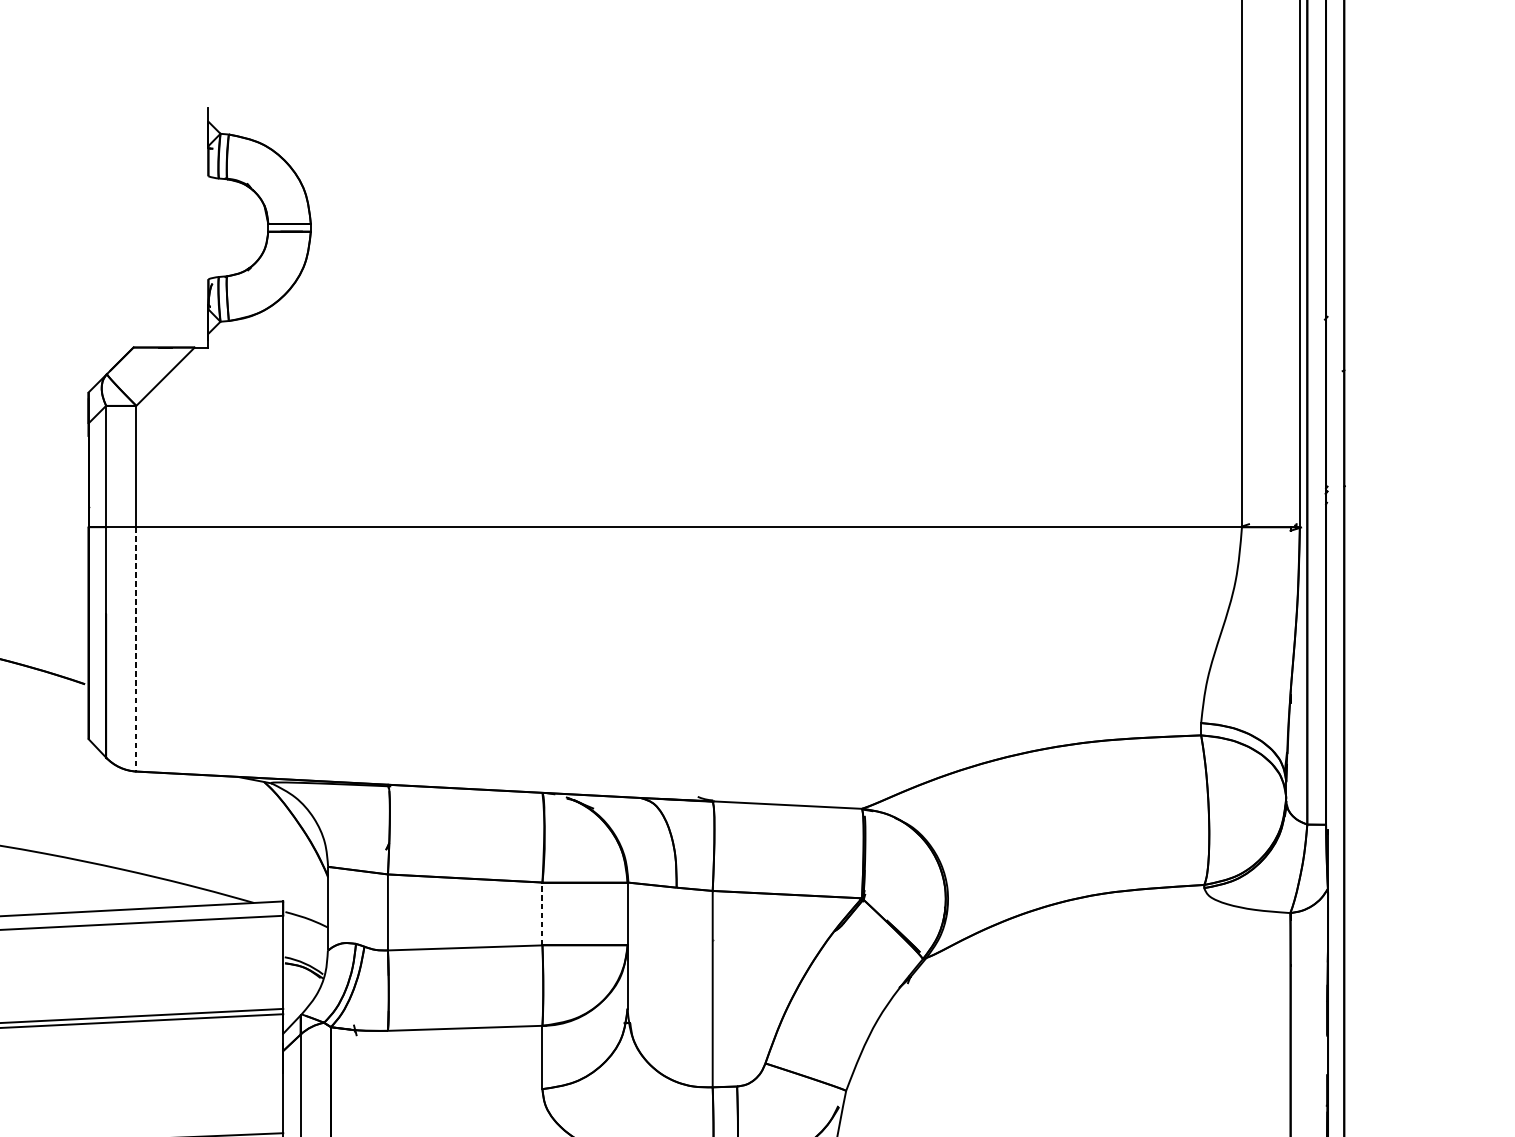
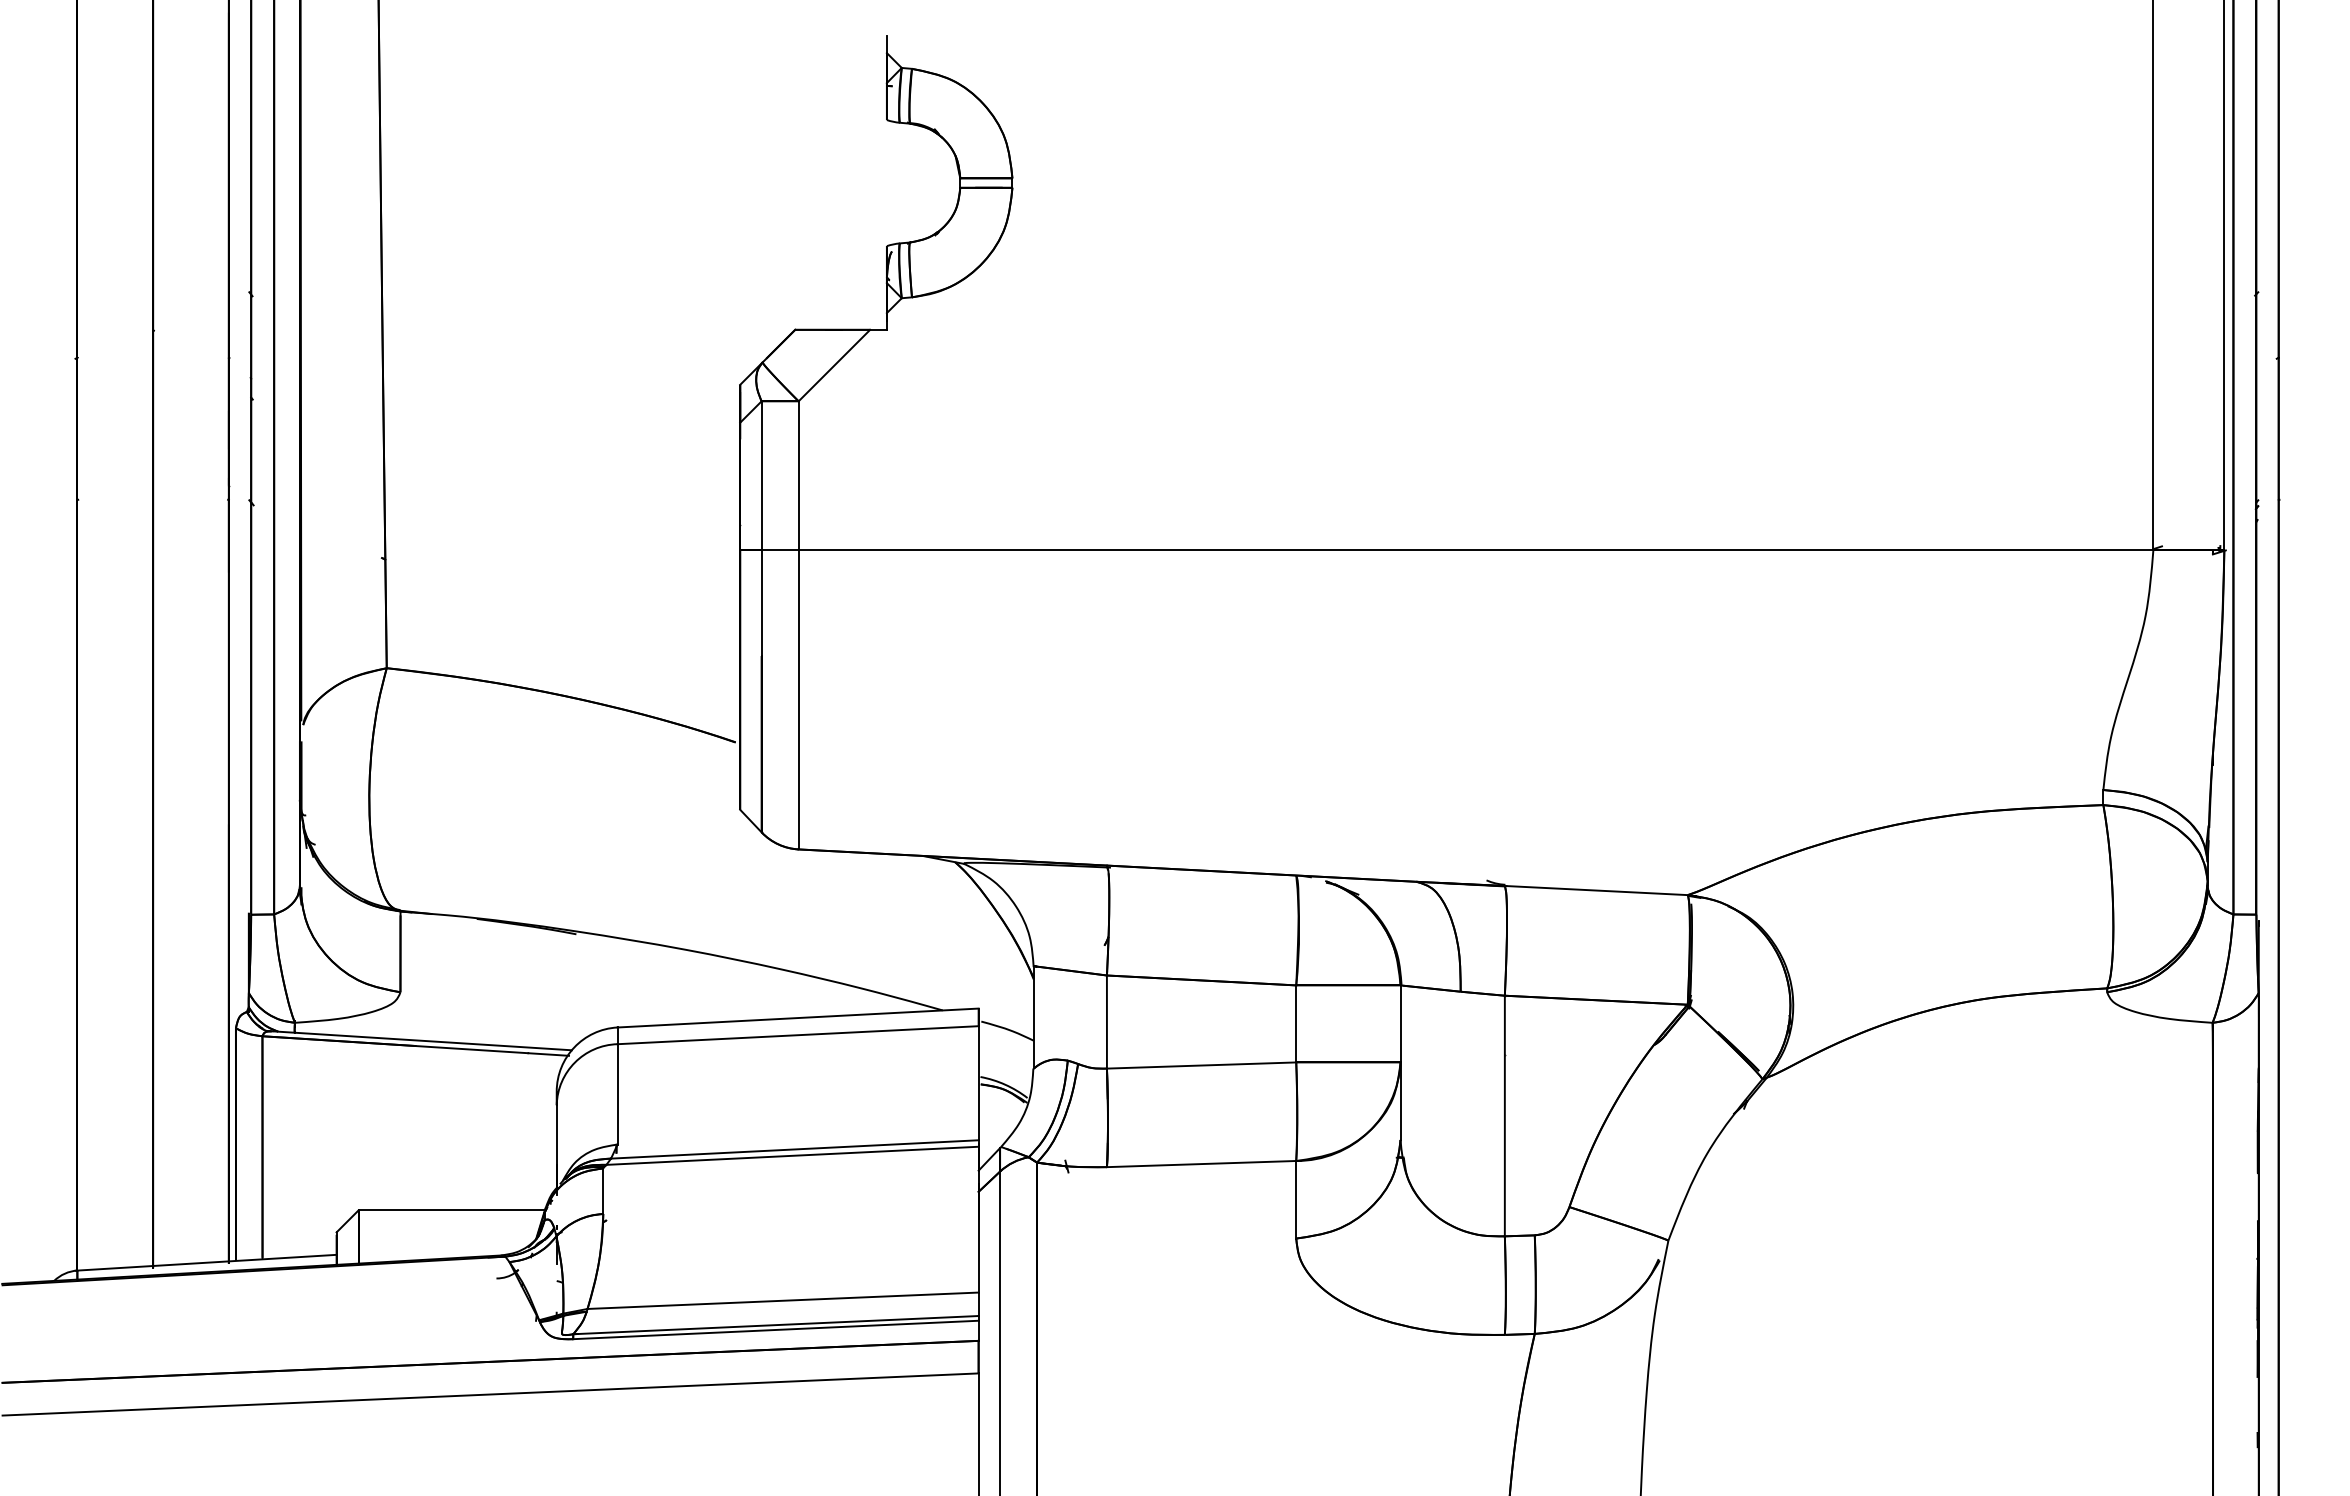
line: (136, 649) -> (798, 699), dashed -> solid
line: (542, 913) -> (1296, 1023), dashed -> solid

